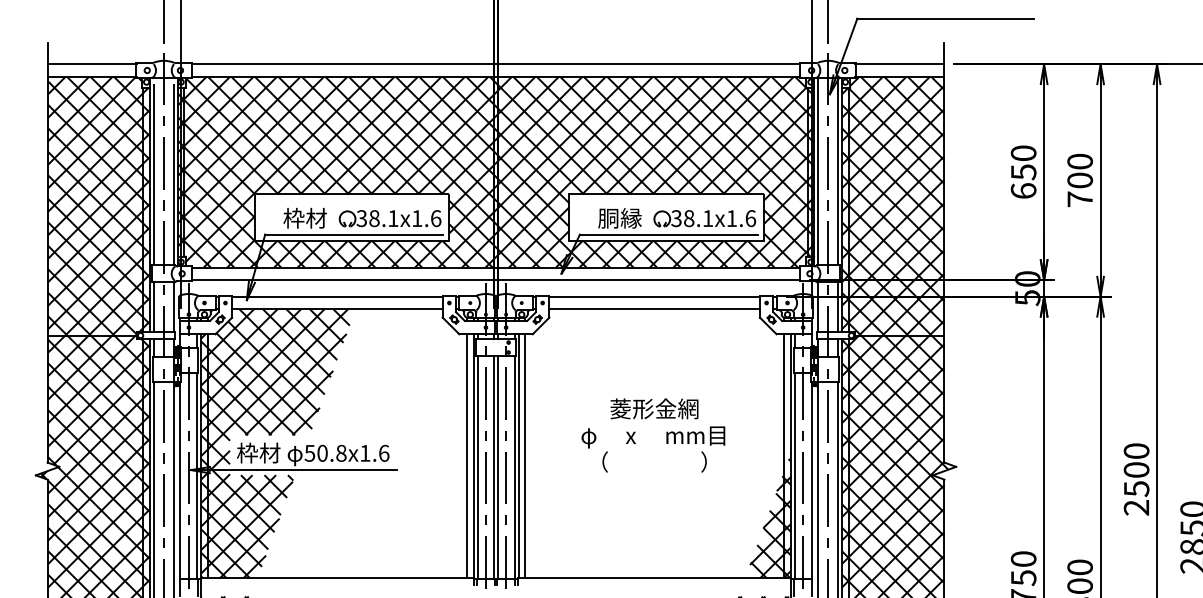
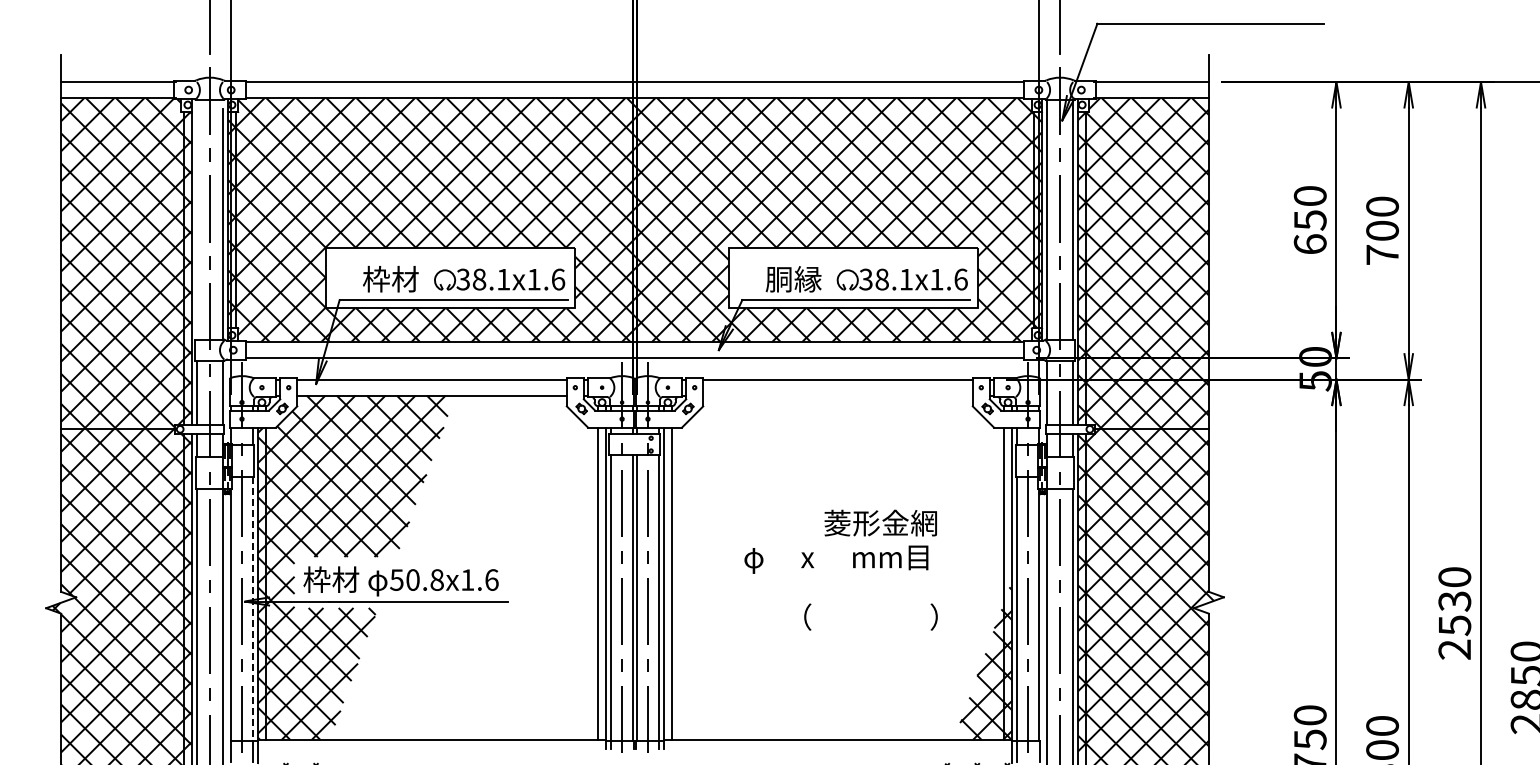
line: (154, 174) -> (197, 223), removed
line: (654, 309) -> (837, 395), removed
text: (654, 408) -> (880, 522), moved
text: (654, 461) -> (870, 616), moved
text: (1136, 470) -> (1454, 601), 2500 -> 2530
line: (197, 476) -> (252, 609), solid -> dashed

